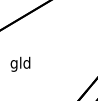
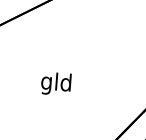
text: (20, 63) -> (56, 82), moved

